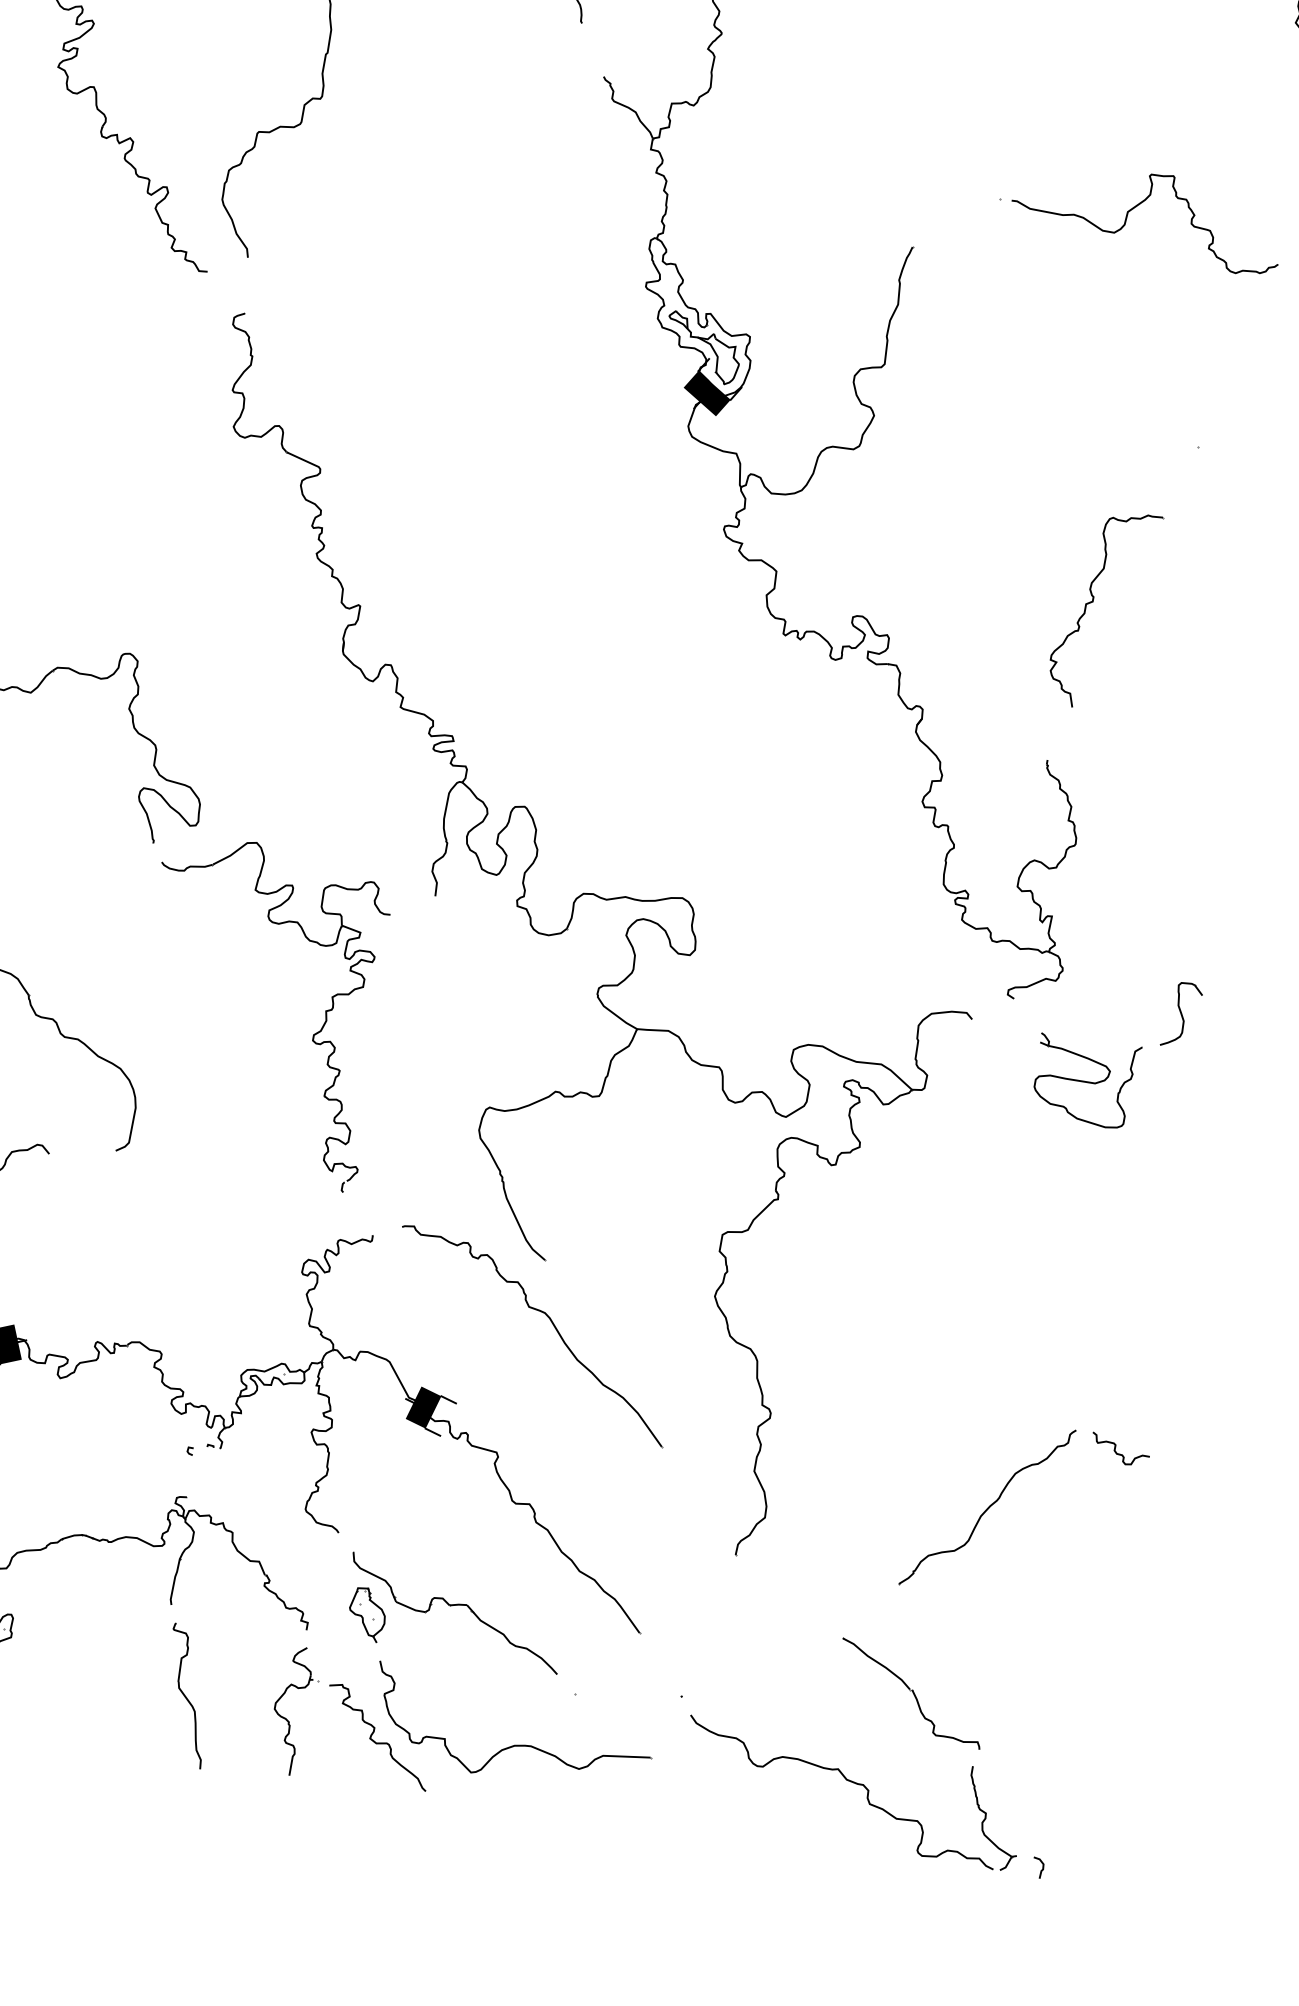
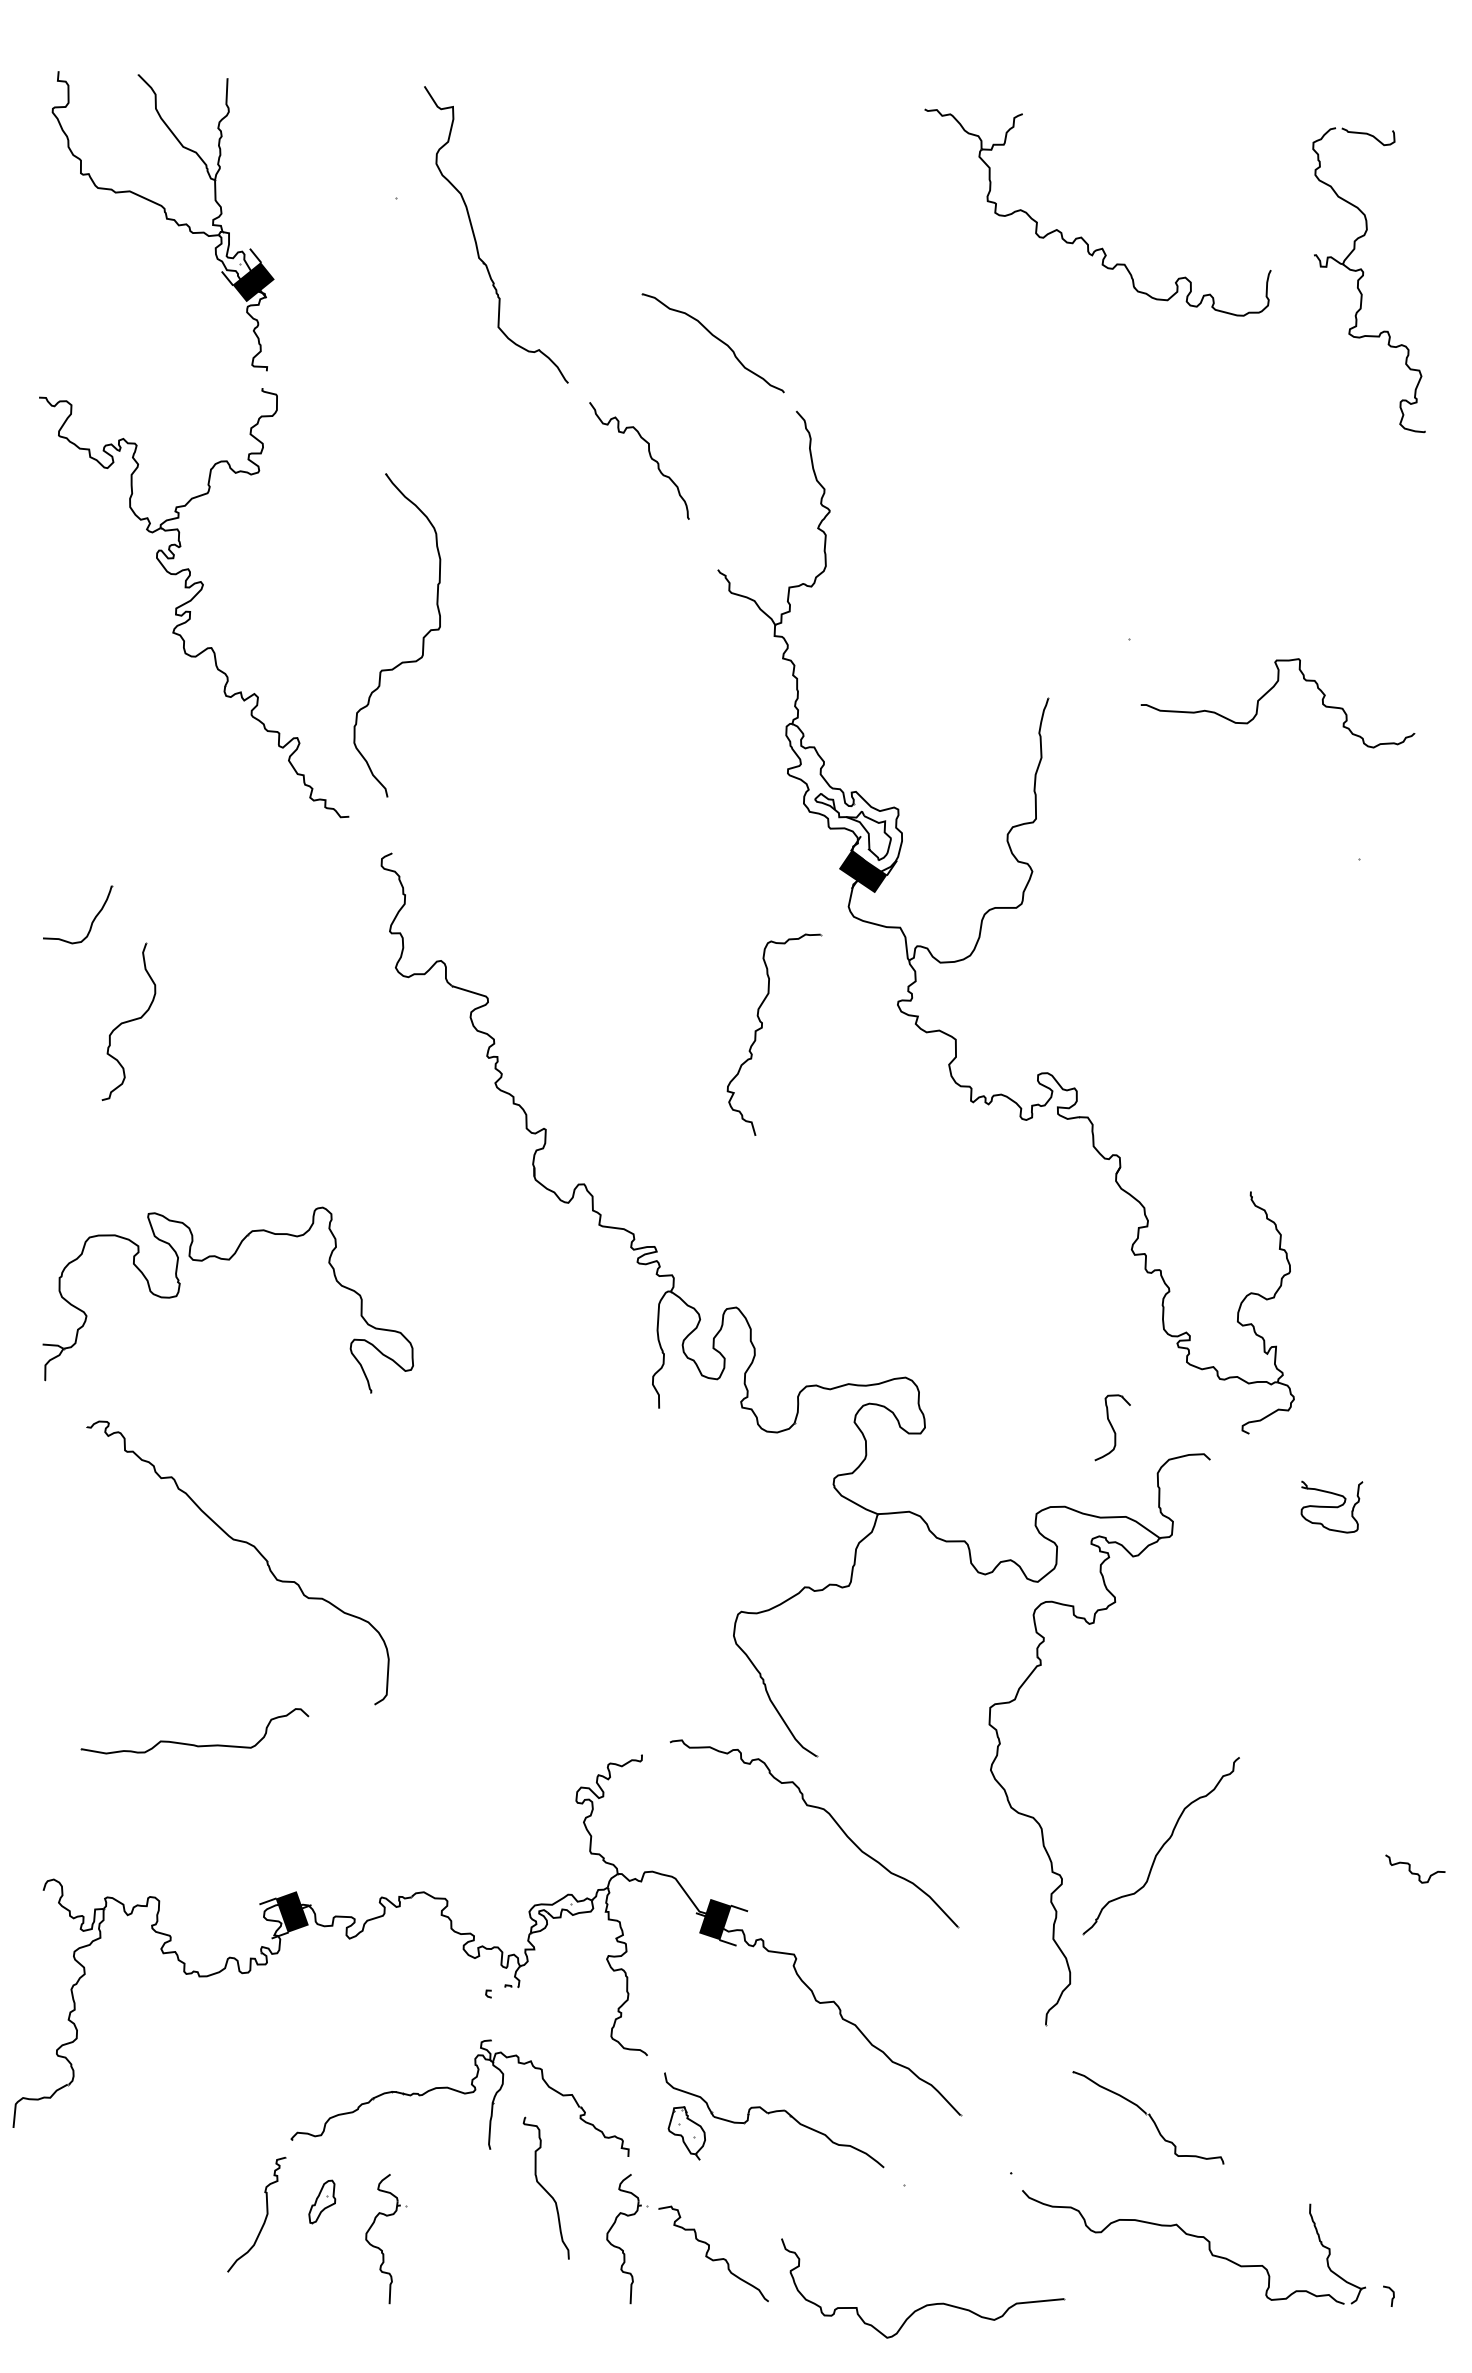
curve: (1138, 205) -> (1267, 693), moved
part: (1093, 602) -> (762, 1028), moved
part: (1181, 1014) -> (1112, 1427), moved
part: (312, 1034) -> (555, 1562), removed
part: (1085, 1081) -> (1331, 1506), size x0.6
part: (986, 1507) -> (1160, 1846), moved
part: (49, 1686) -> (379, 2247), added
part: (911, 1693) -> (1148, 2117), moved
curve: (185, 1694) -> (544, 2187), moved
part: (514, 1744) -> (926, 2304), moved

